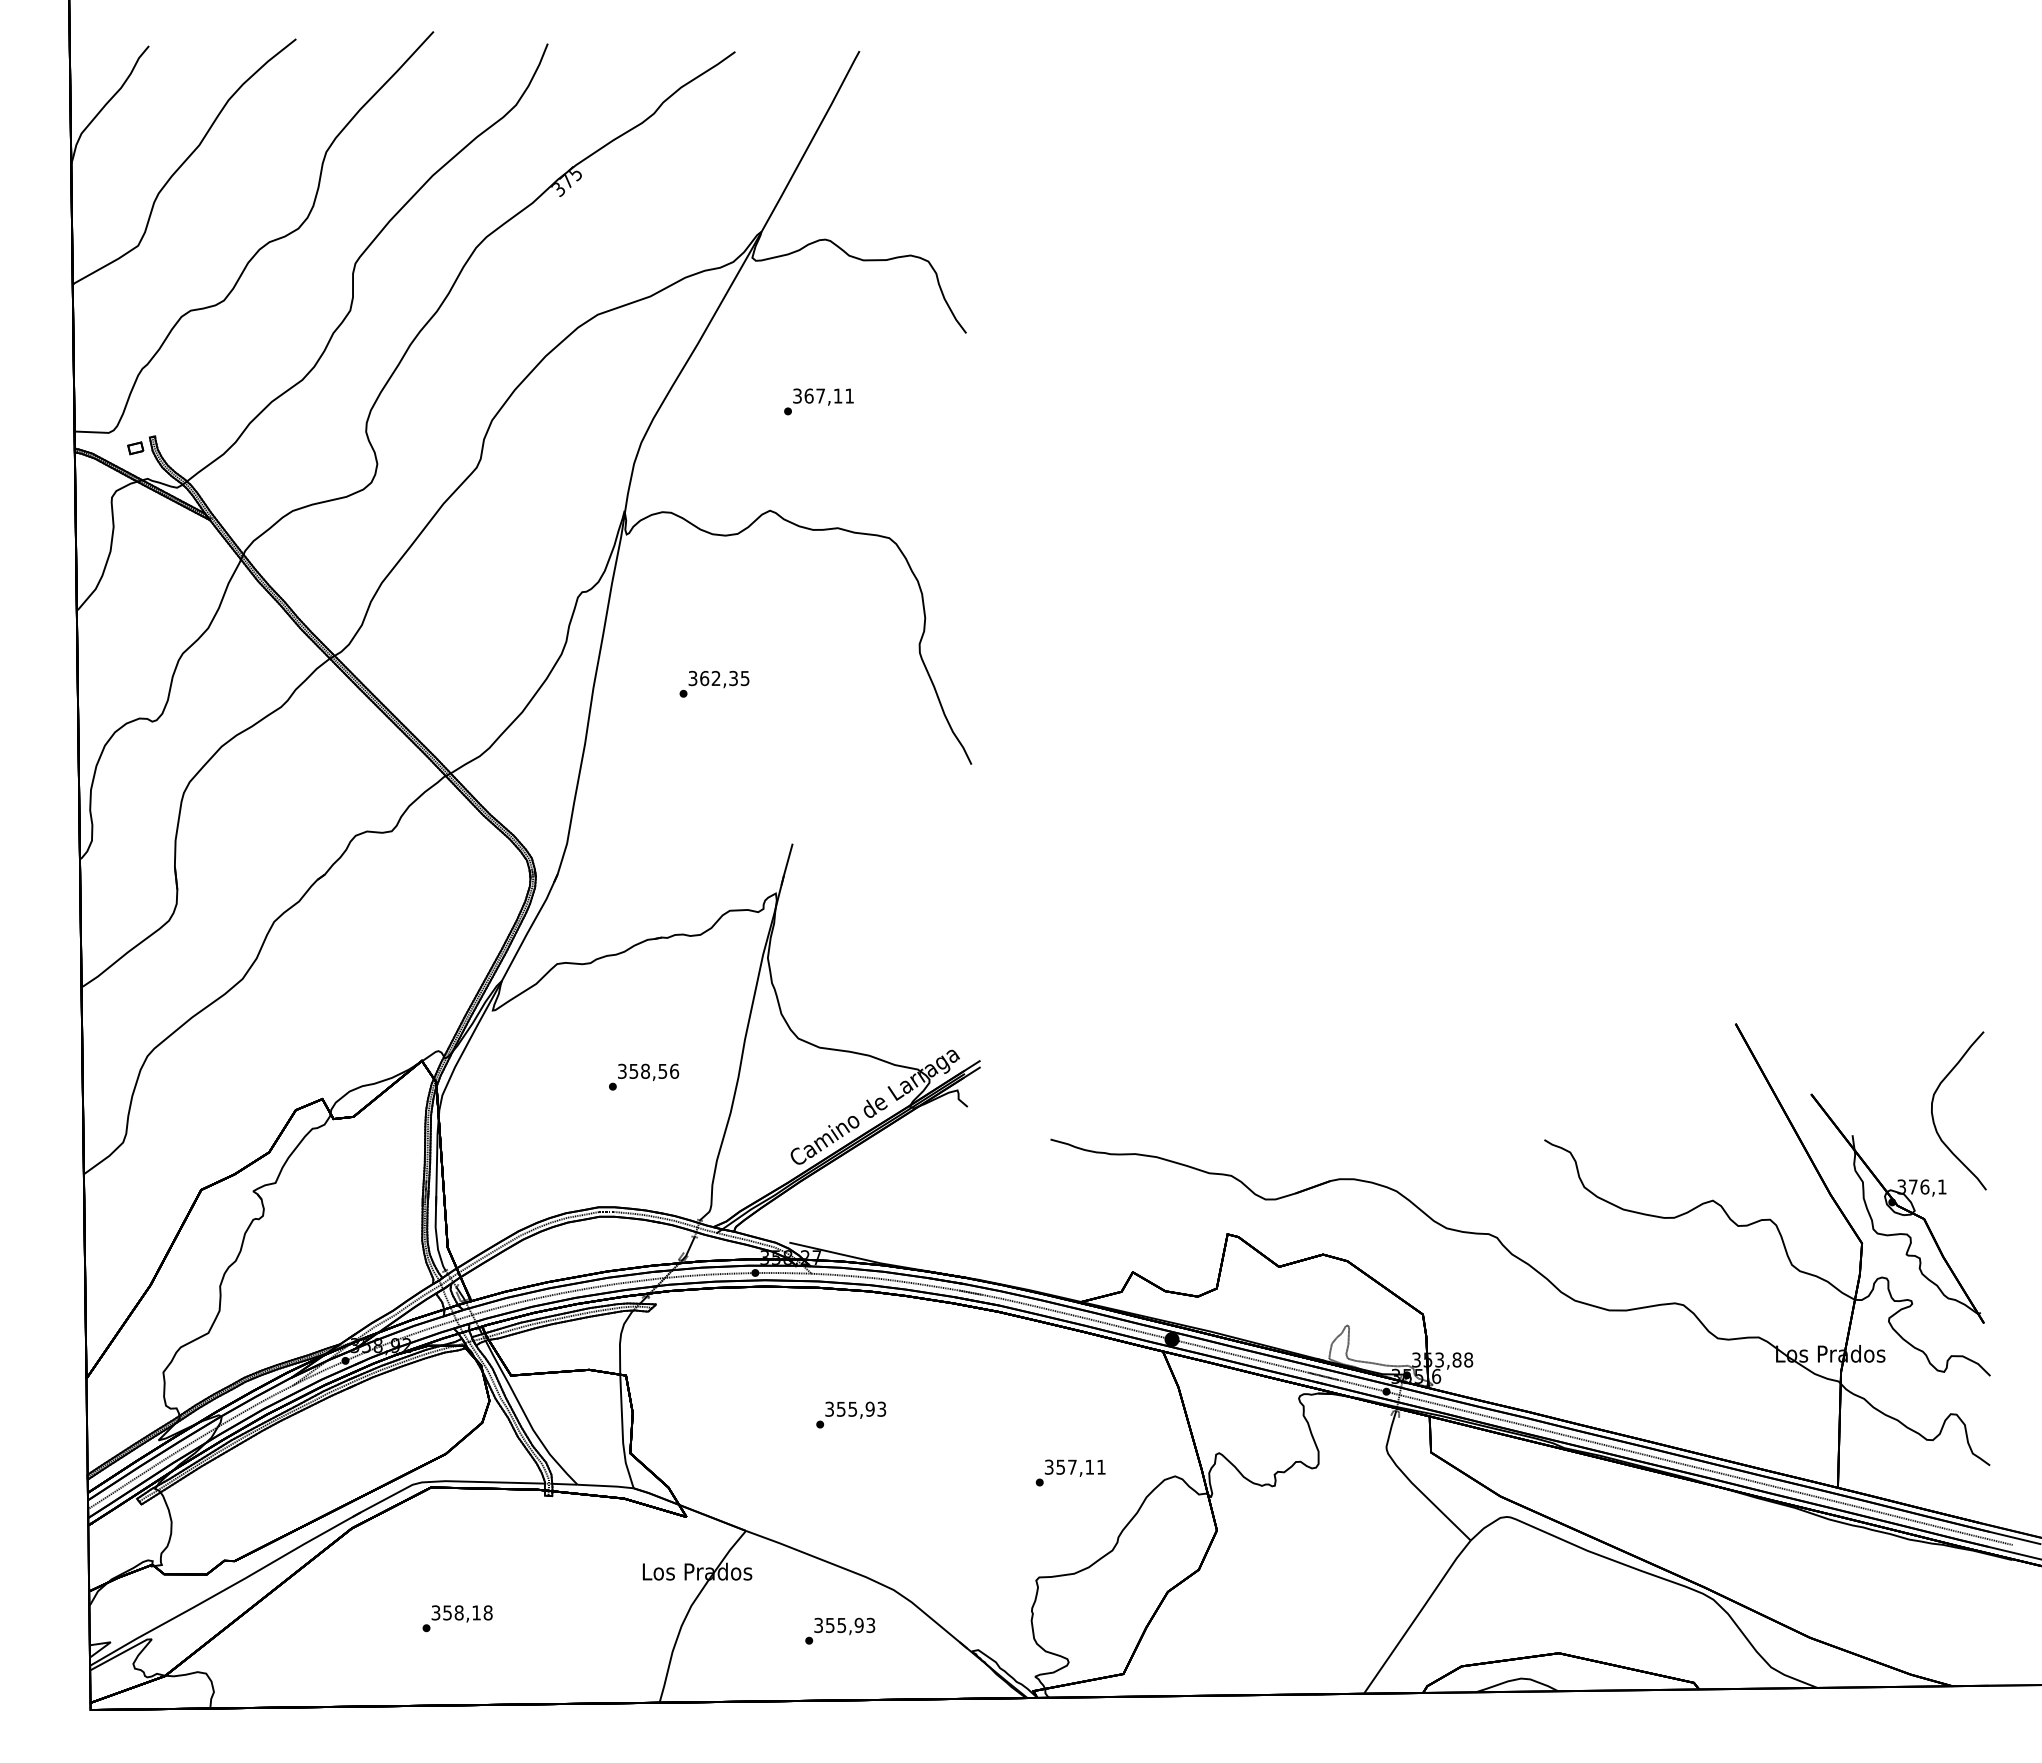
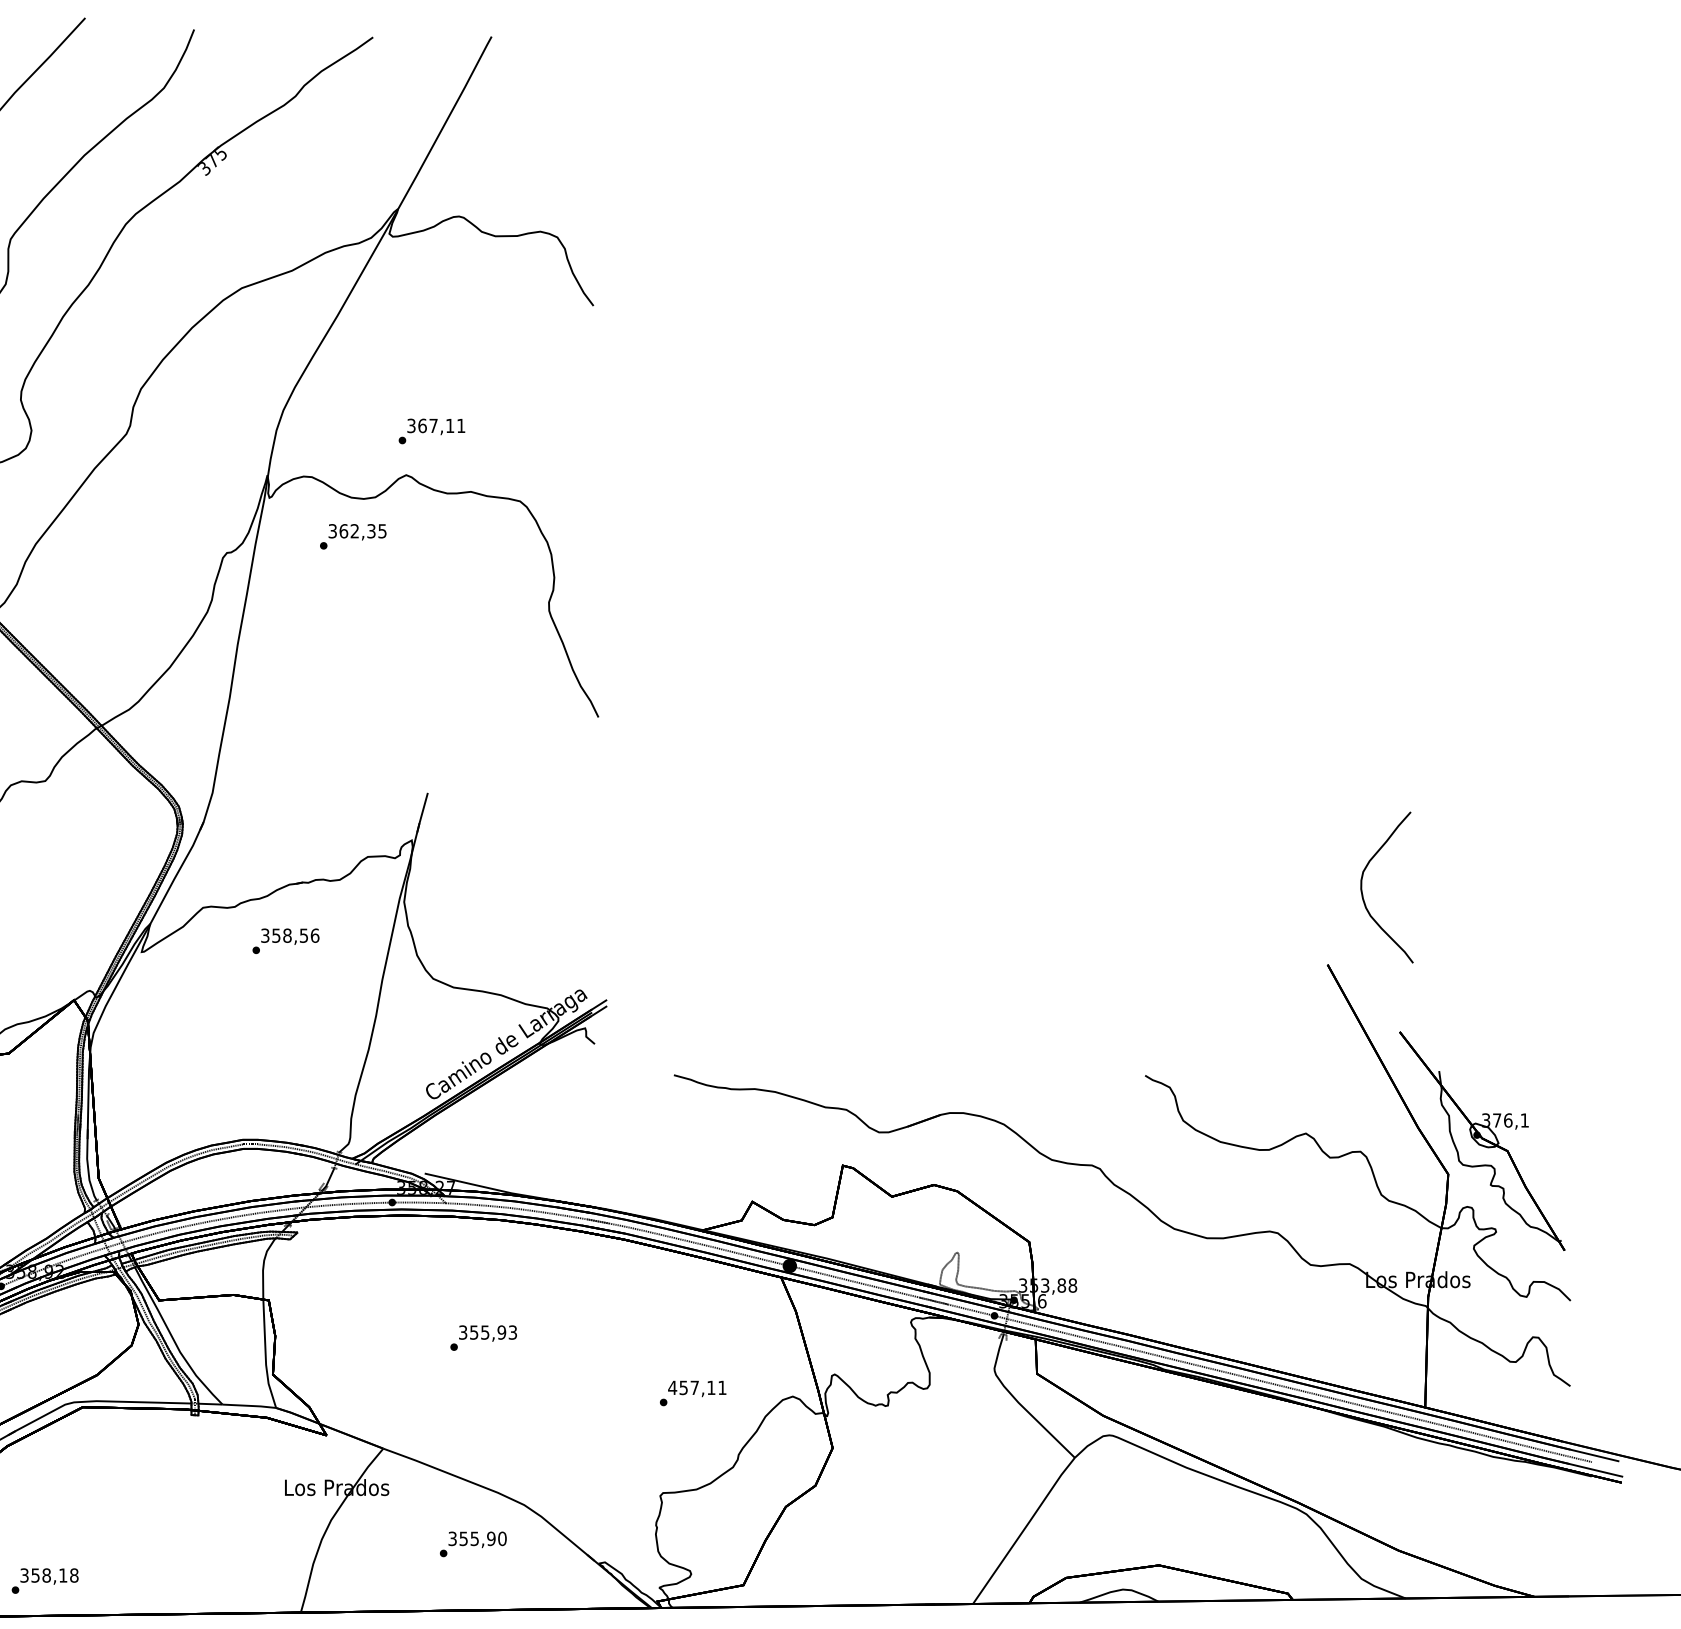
text: (818, 401) -> (431, 431), moved
text: (714, 683) -> (353, 536), moved
text: (644, 1076) -> (286, 940), moved
curve: (1933, 1114) -> (1362, 890), moved
text: (1048, 1466) -> (671, 1387), 357,11 -> 457,11
text: (457, 1618) -> (45, 1580), moved
text: (870, 1625) -> (502, 1538), 355,93 -> 355,90

